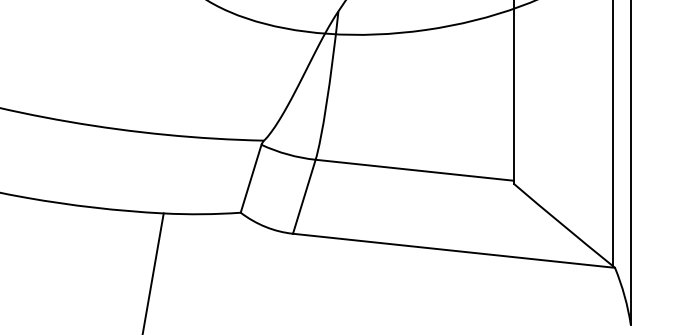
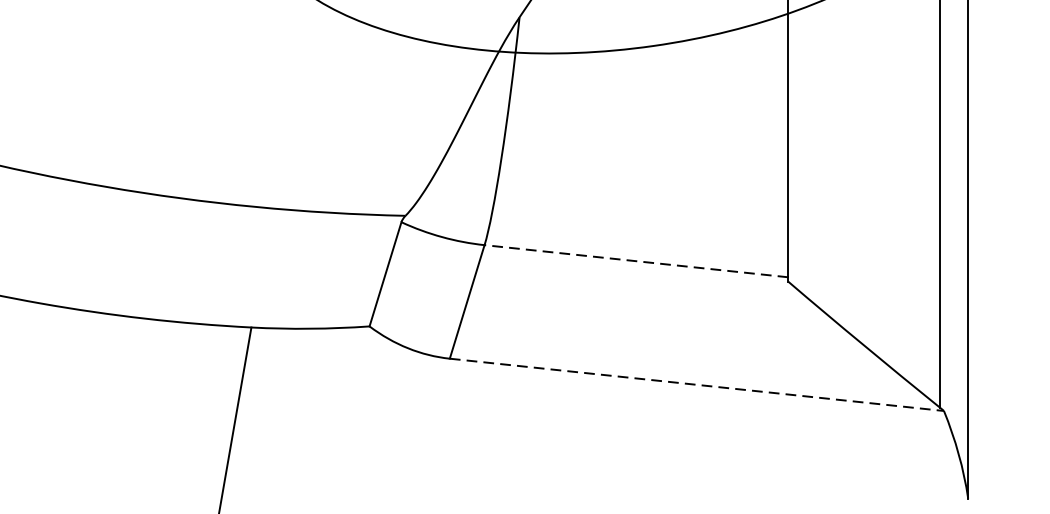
line: (414, 170) -> (636, 261), solid -> dashed
line: (454, 250) -> (697, 384), solid -> dashed

